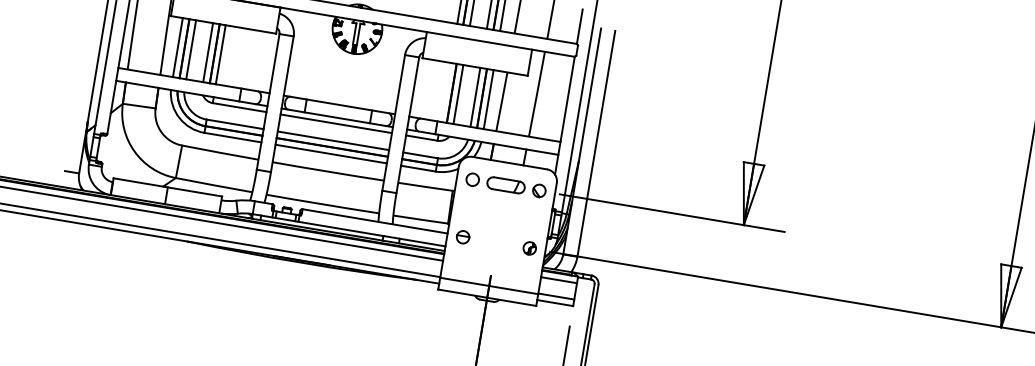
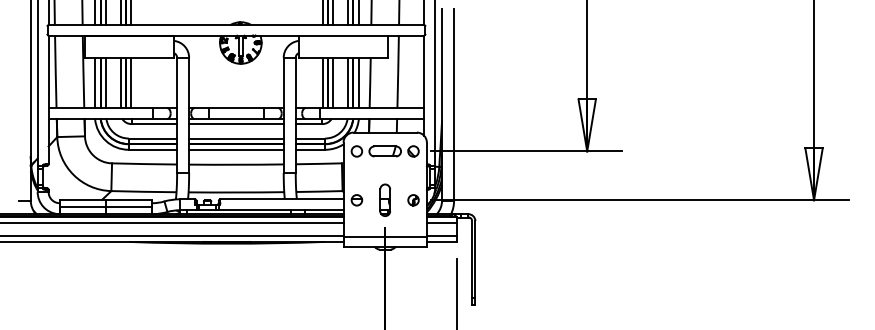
line: (445, 91) -> (322, 82), added
line: (165, 195) -> (105, 206), added
part: (496, 241) -> (385, 199), added

